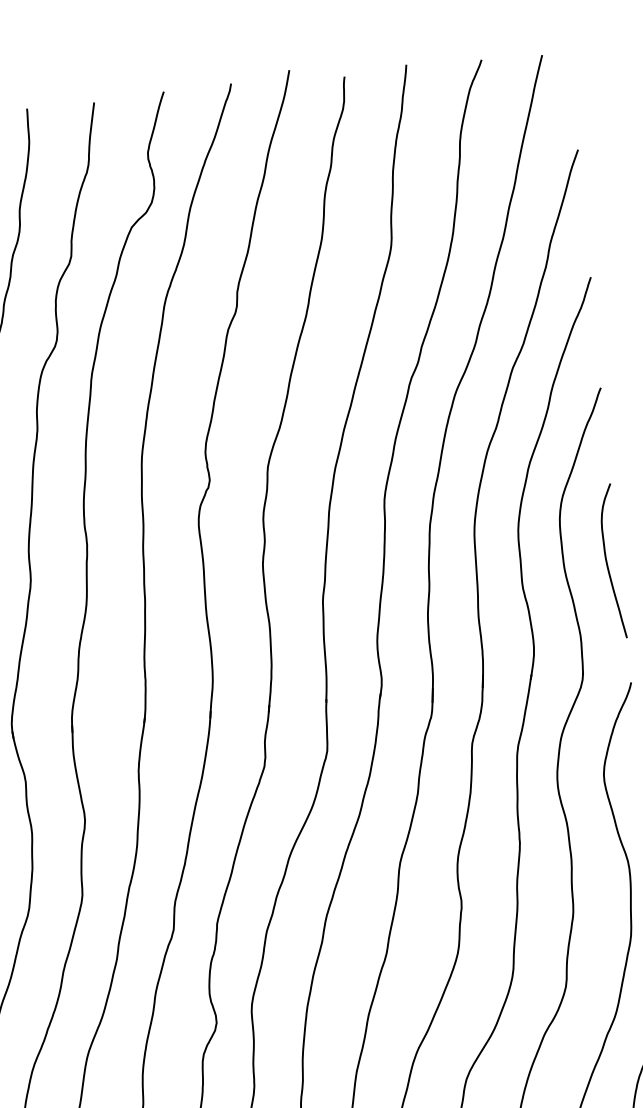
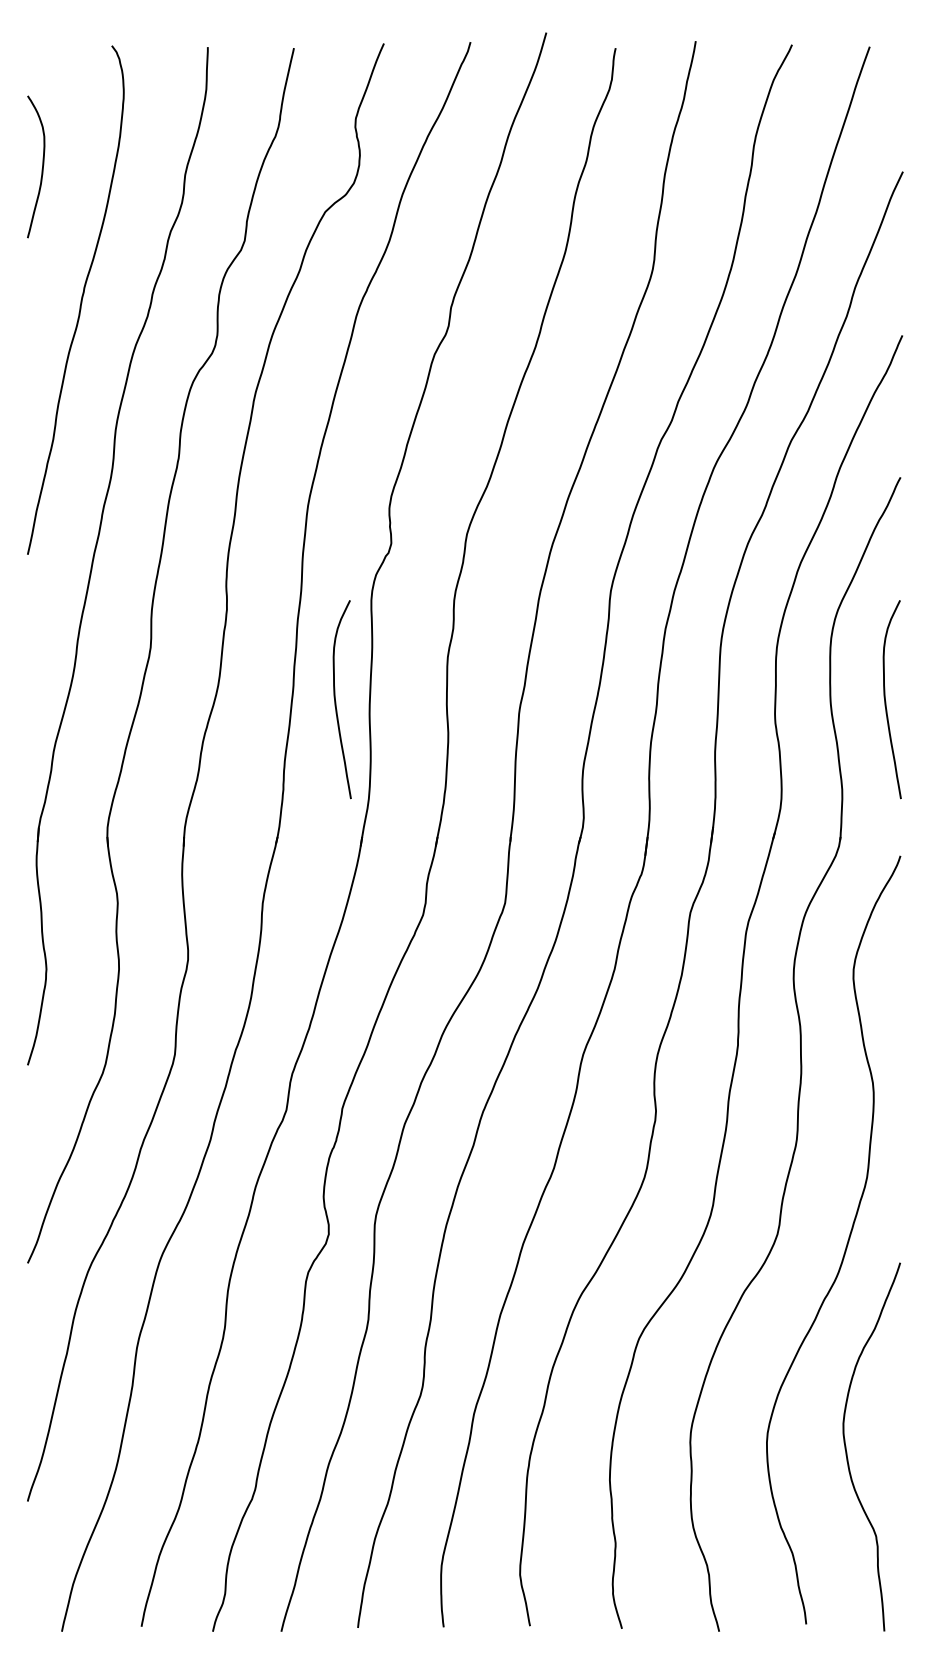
curve: (179, 607) -> (336, 701), added

